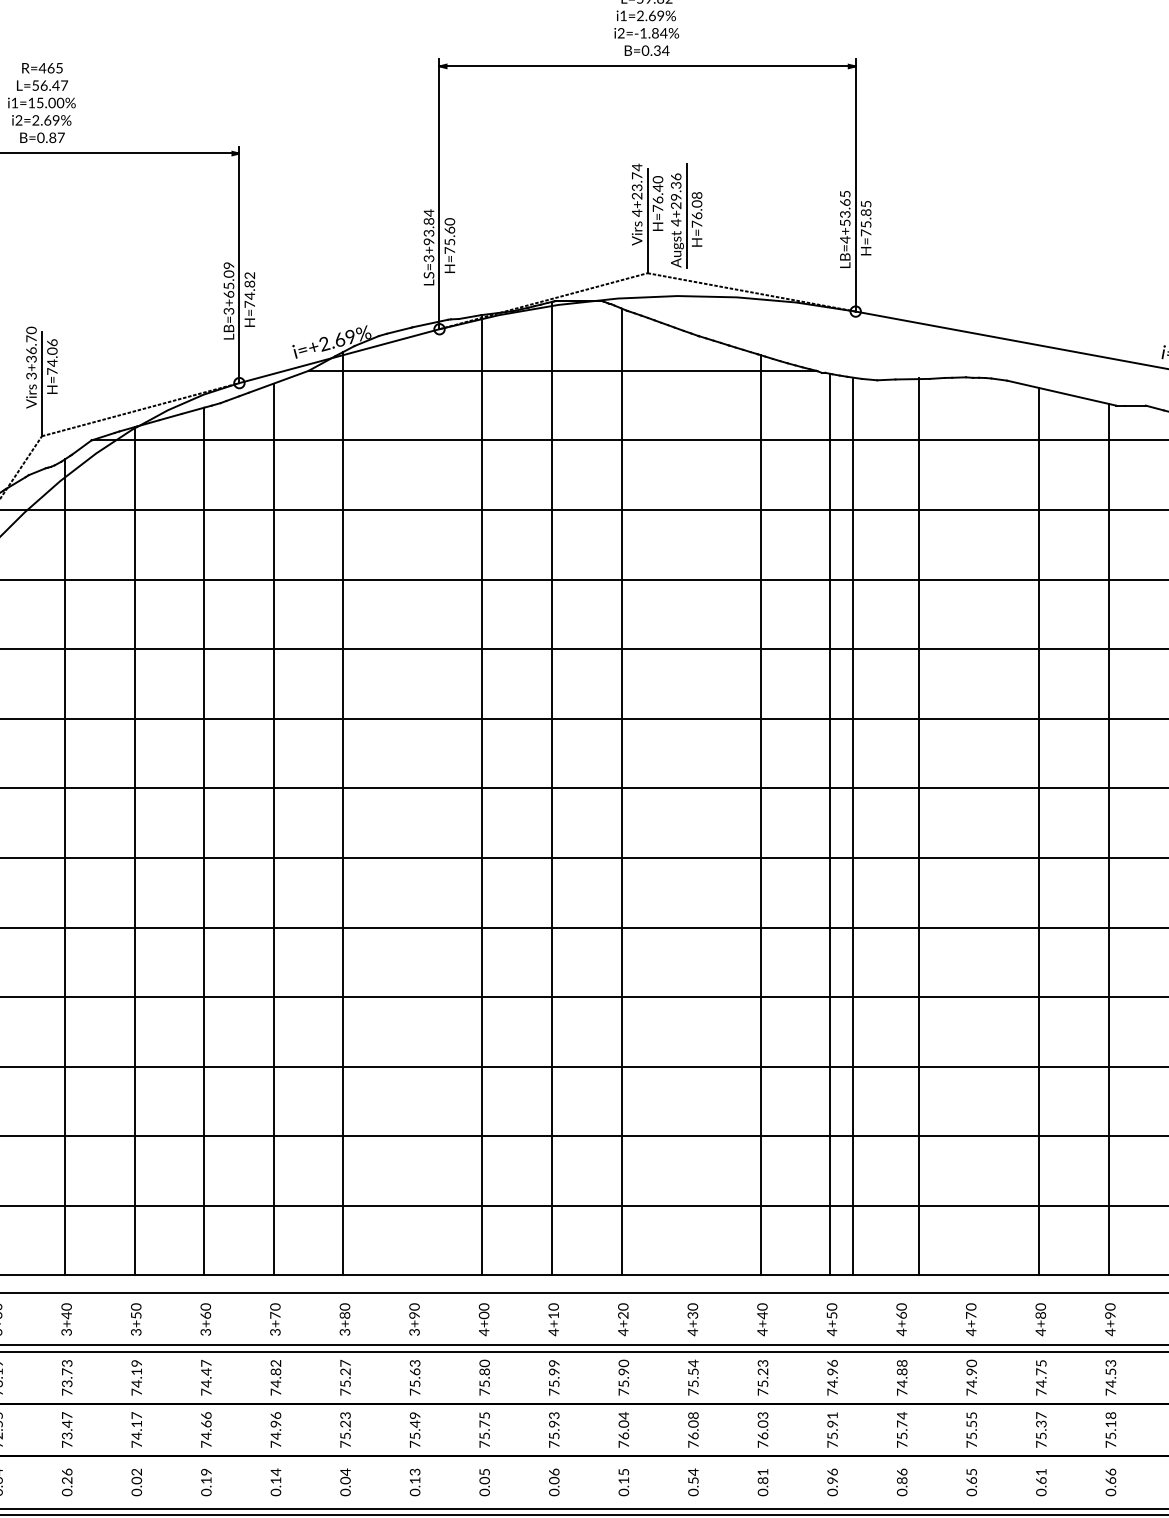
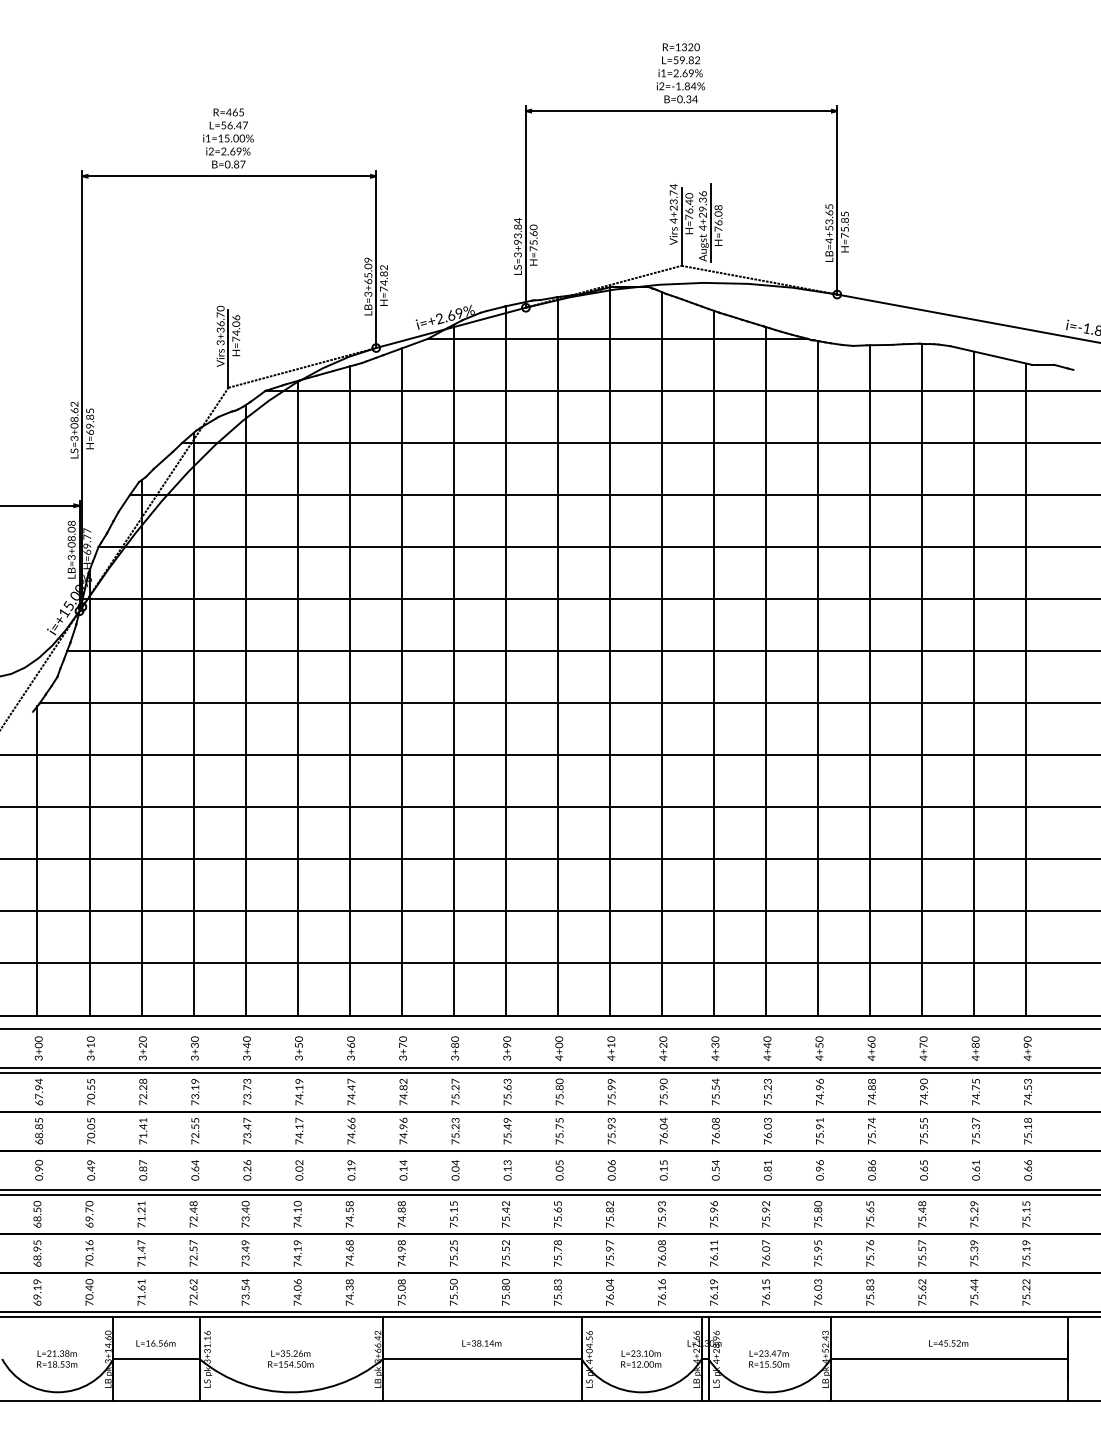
line: (412, 800) -> (505, 660), added
line: (691, 803) -> (714, 662), added
line: (918, 826) -> (922, 679), moved
line: (853, 827) -> (870, 680), moved

